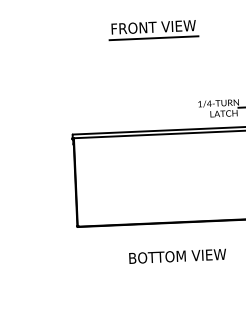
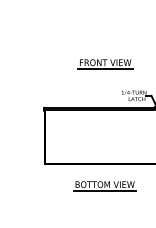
part: (153, 30) -> (105, 64), moved
line: (177, 267) -> (104, 191), added

